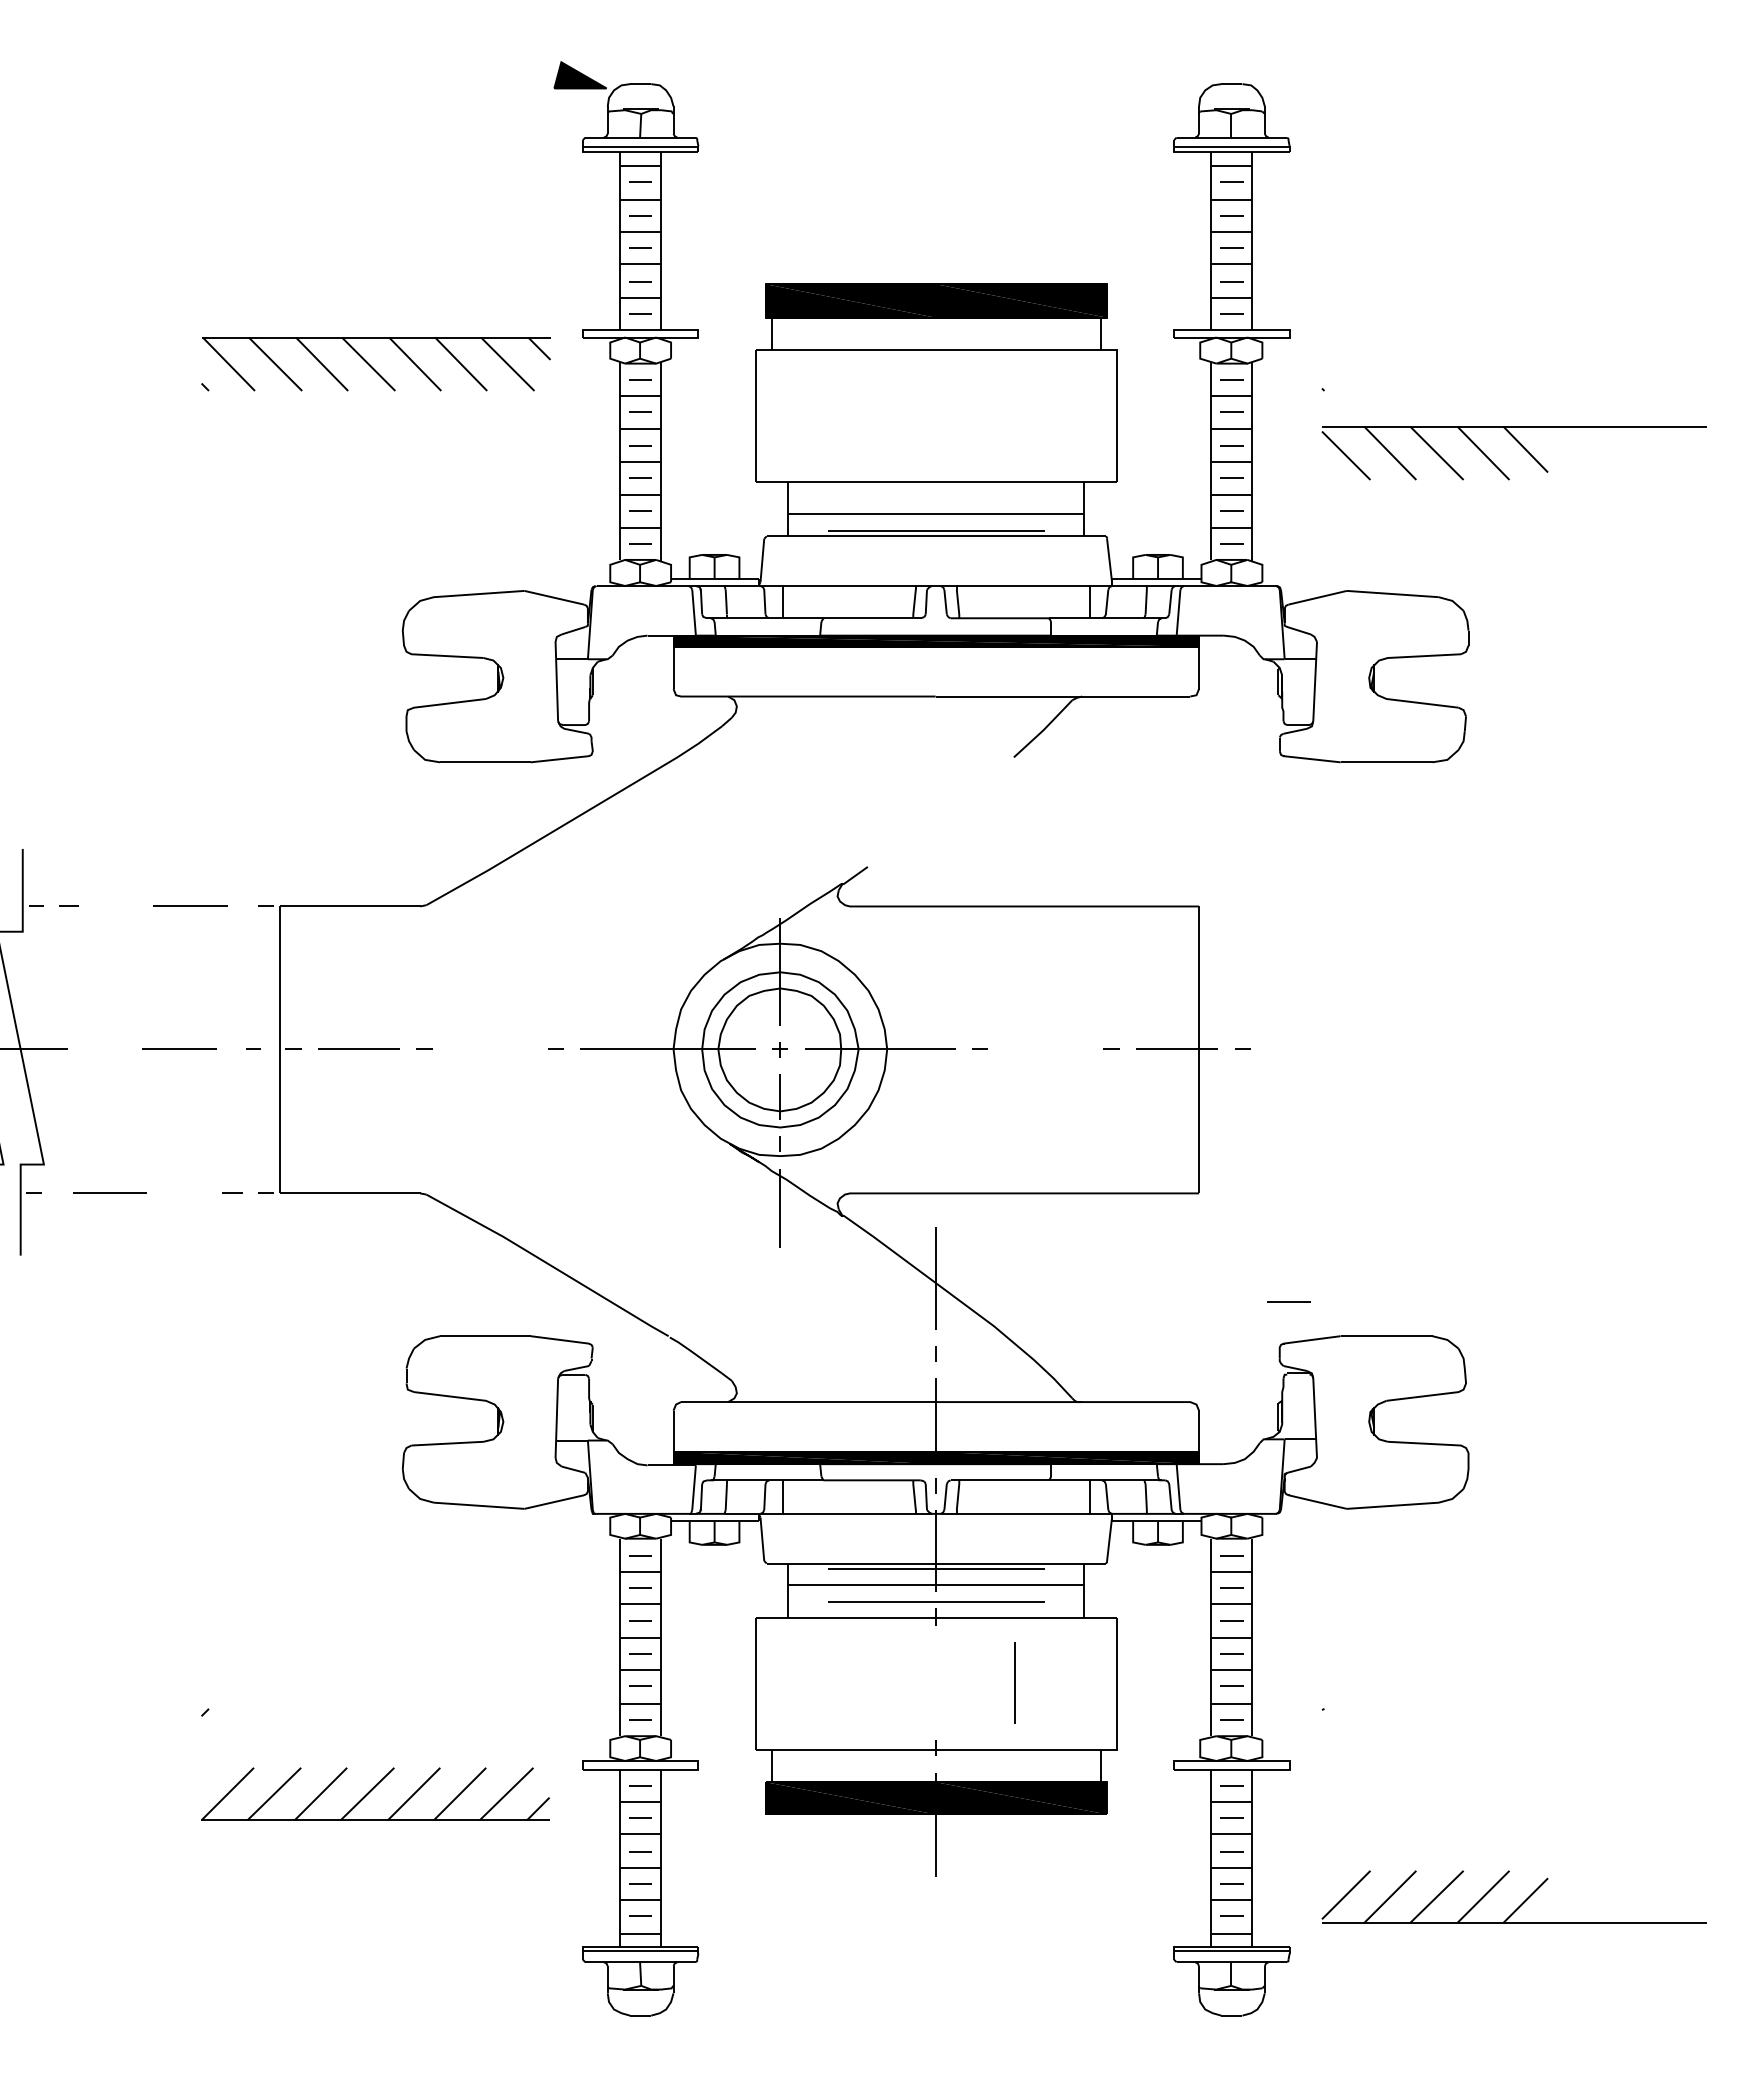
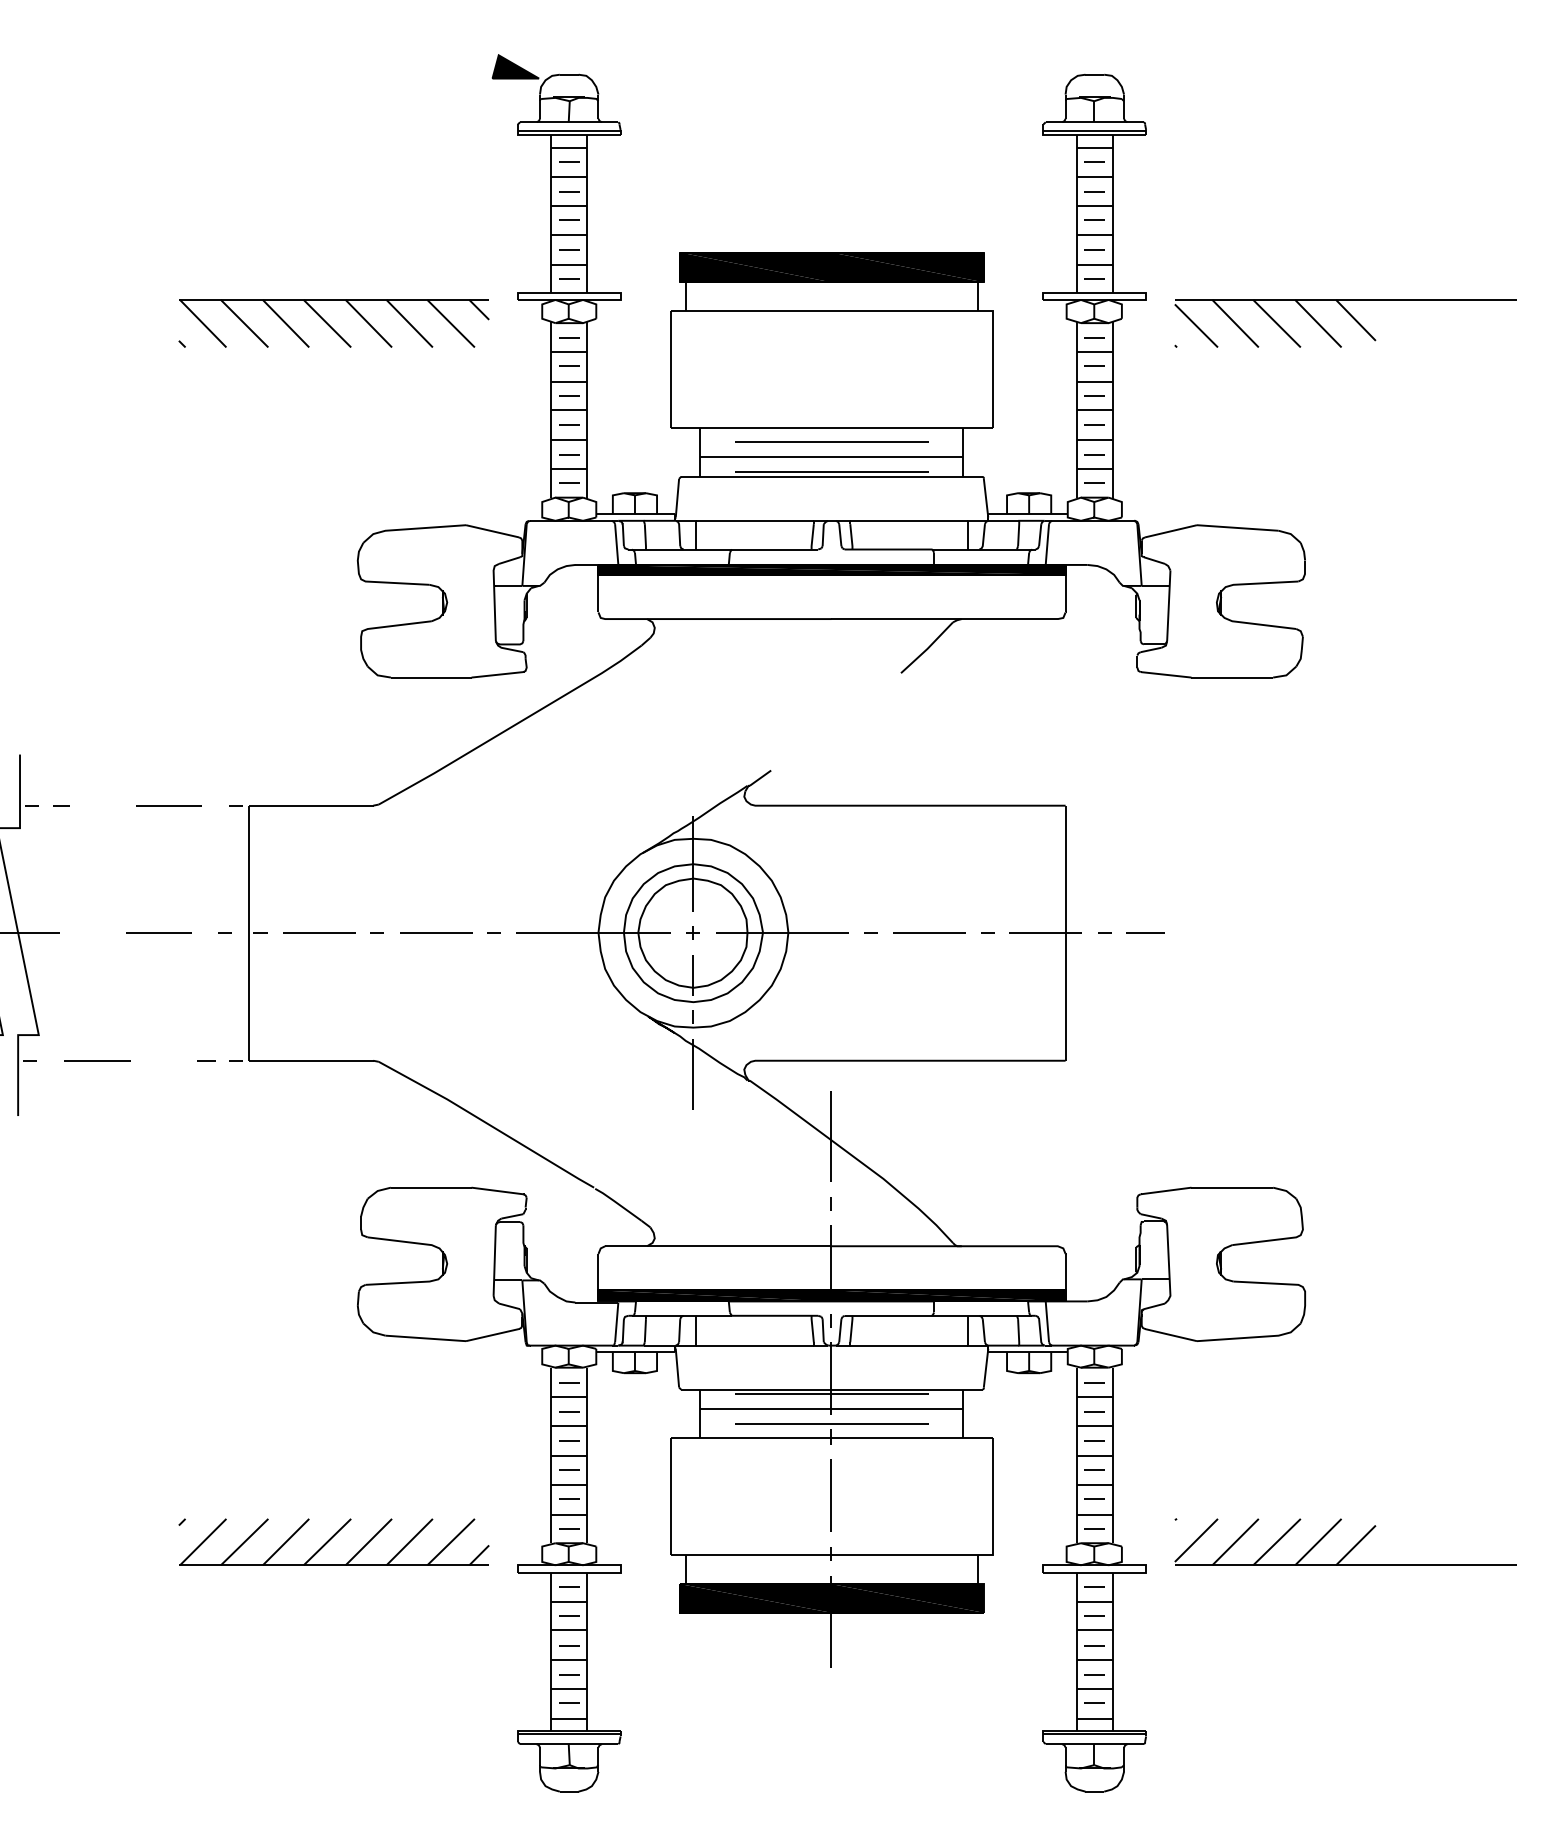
part: (1520, 445) -> (1351, 316), moved
line: (936, 497) -> (832, 442), added
line: (490, 1048) -> (435, 931), added
line: (1045, 1048) -> (929, 931), added
line: (1288, 1301) -> (1145, 931), moved
line: (1014, 1682) -> (831, 1495), moved
part: (375, 1793) -> (334, 1541), moved
part: (1521, 1903) -> (1352, 1547), moved

